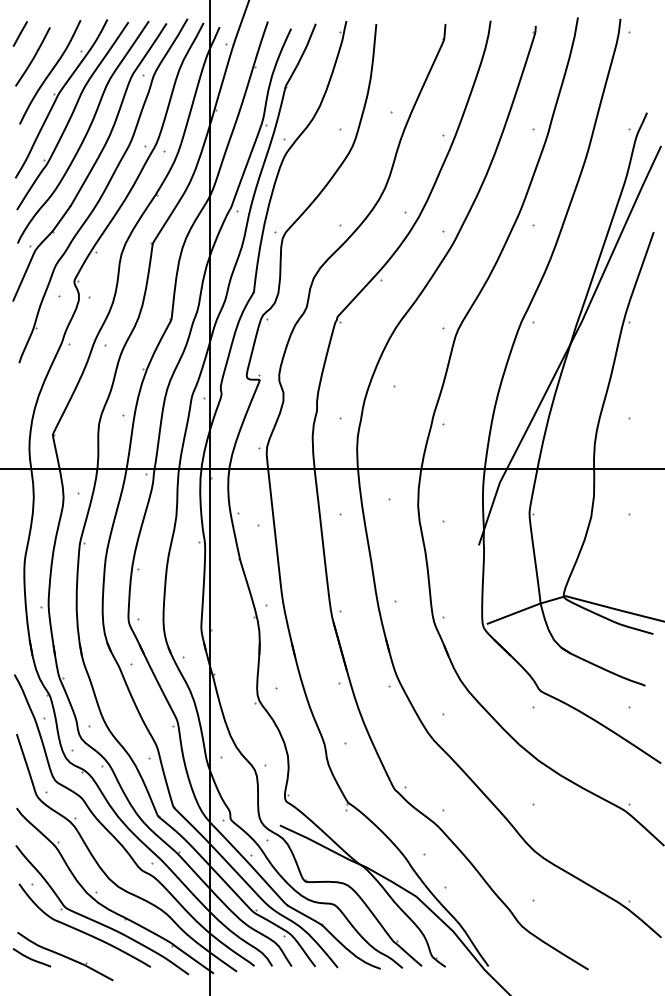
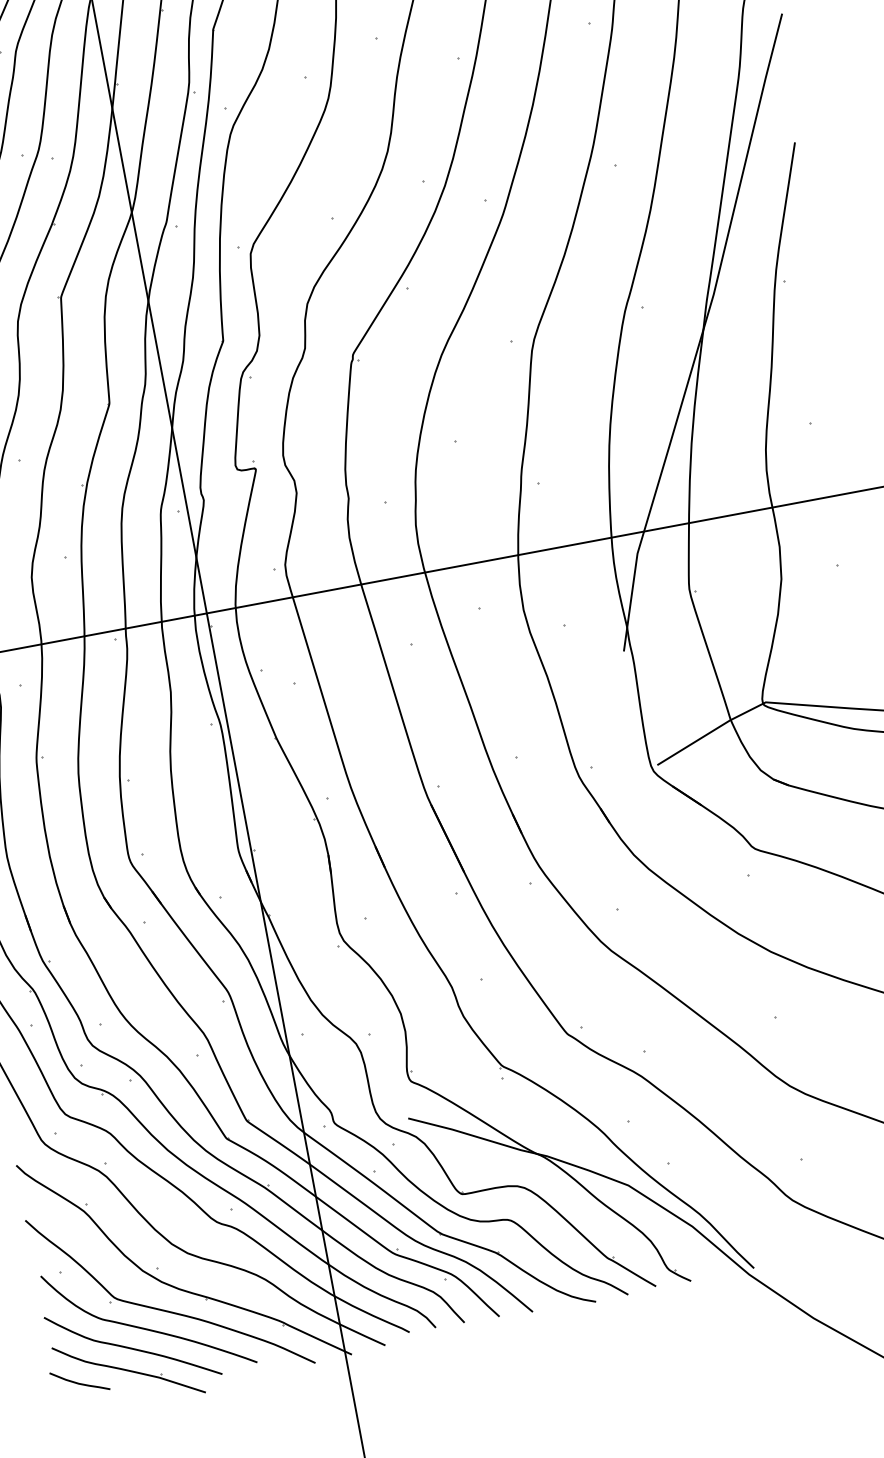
curve: (70, 941) -> (132, 1346), added

